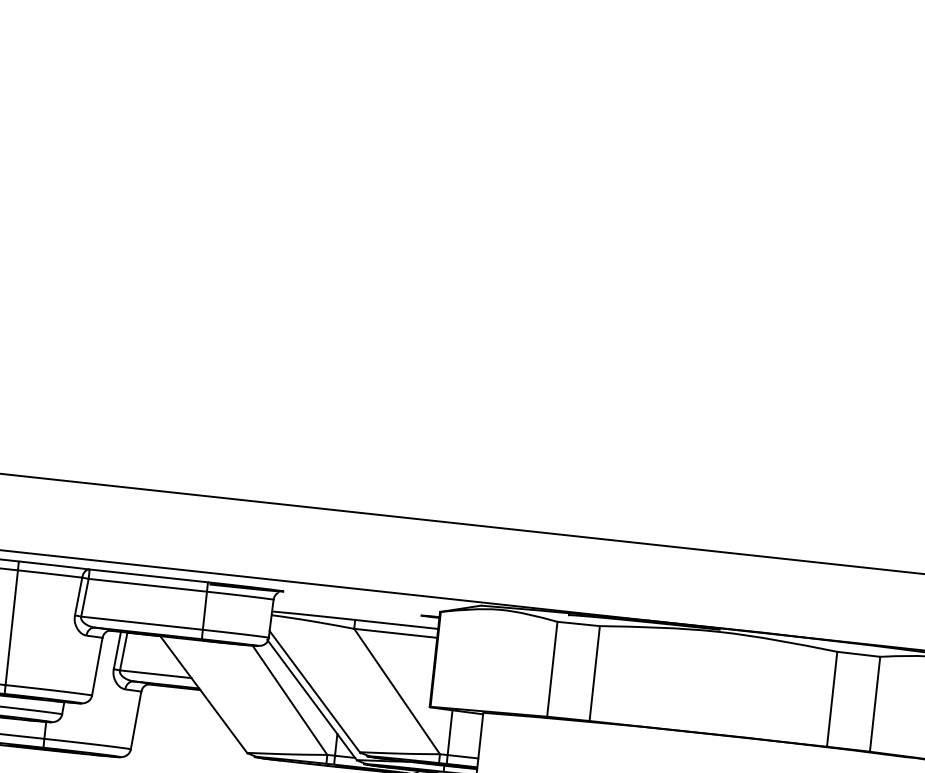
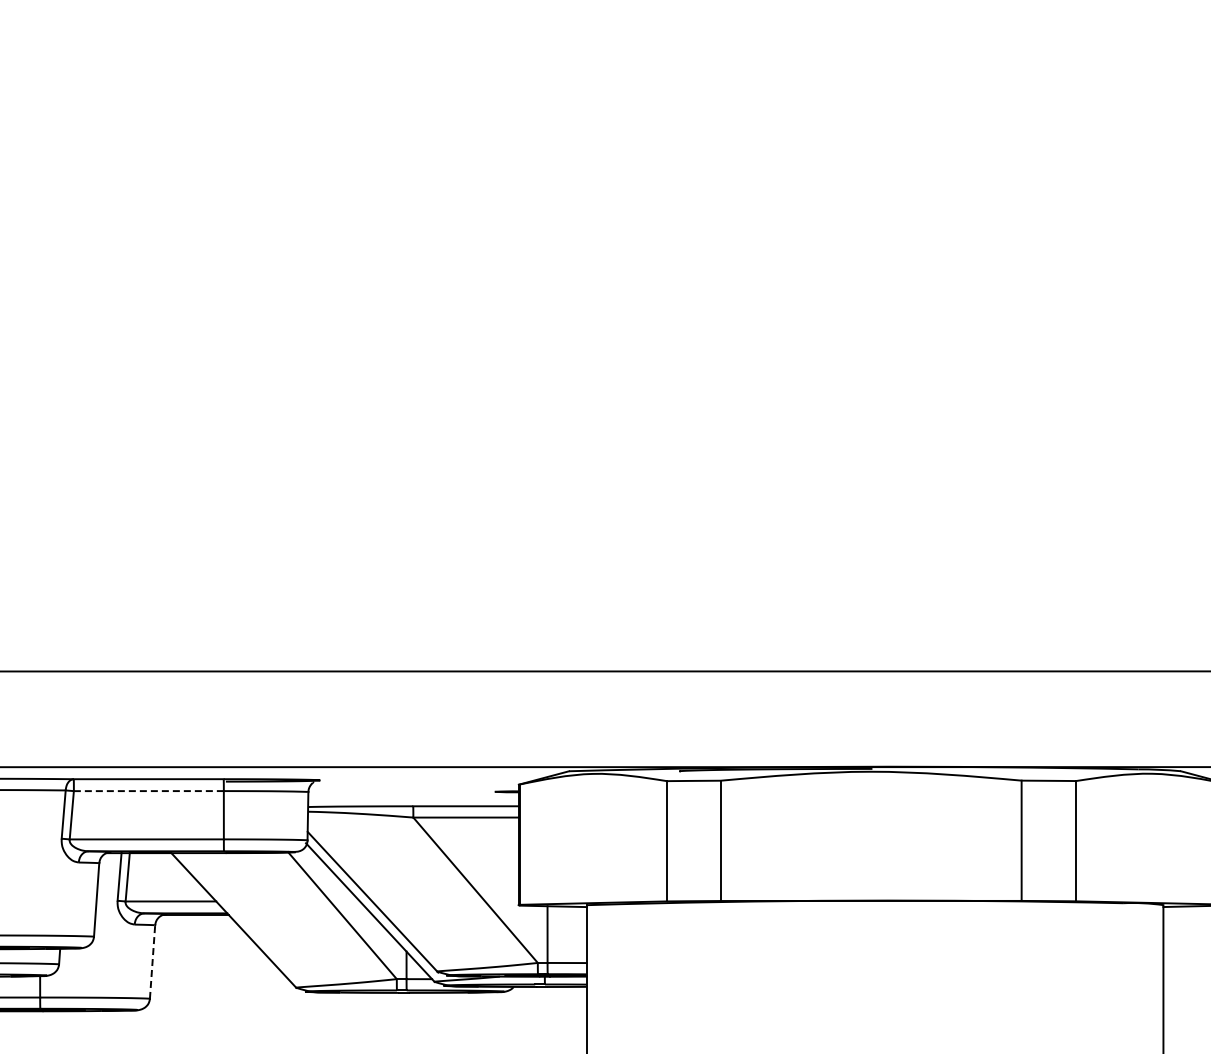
line: (147, 585) -> (148, 791), solid -> dashed
line: (136, 720) -> (152, 962), solid -> dashed

